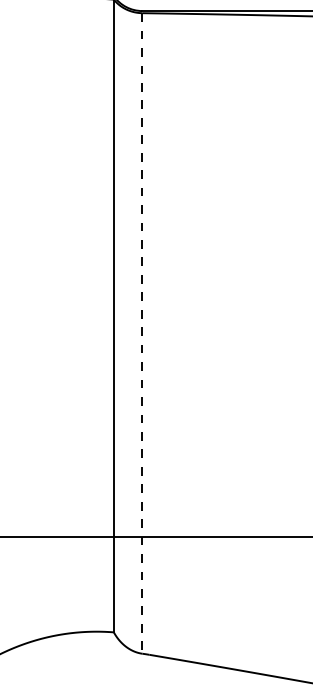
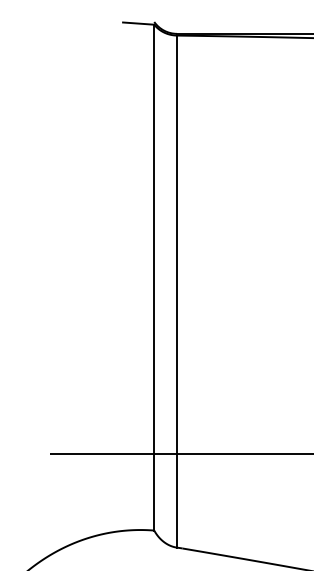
line: (142, 334) -> (177, 292), dashed -> solid

